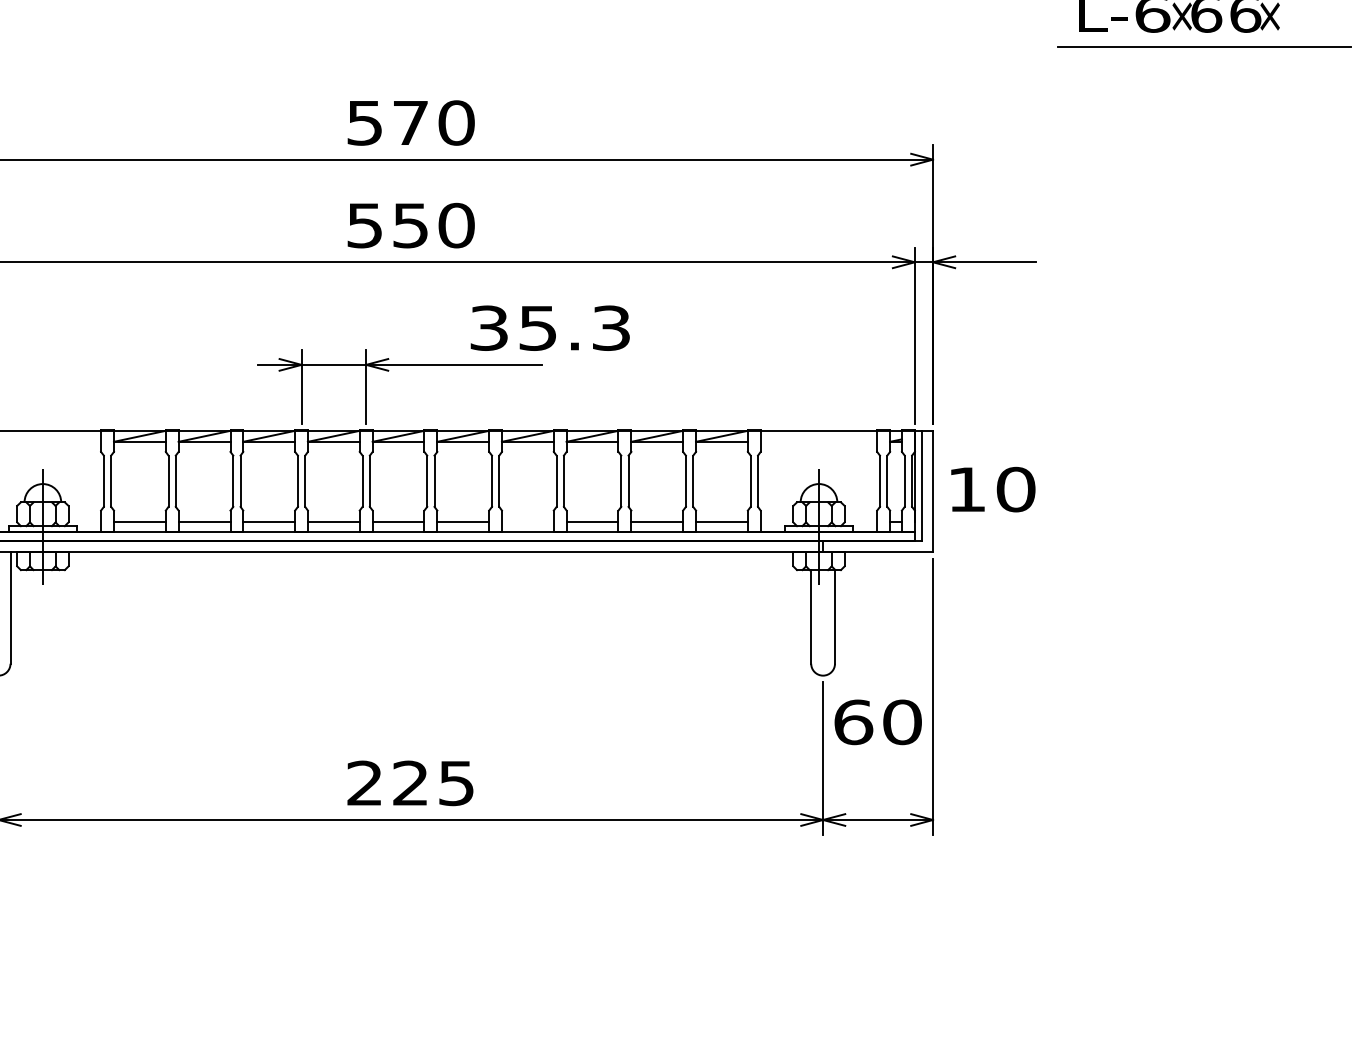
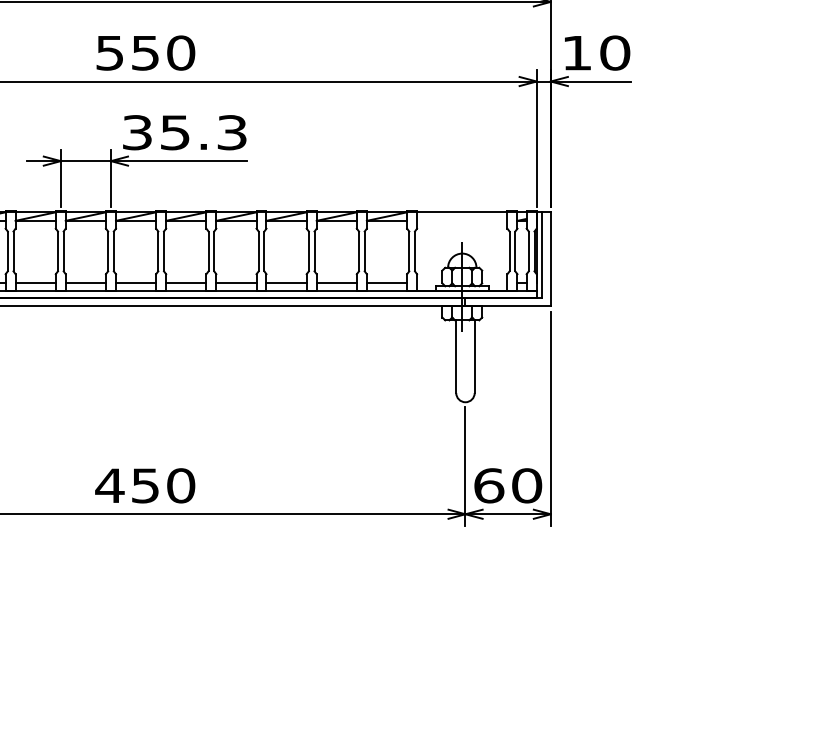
text: (549, 327) -> (184, 132), moved
text: (993, 489) -> (597, 52), moved
line: (527, 522) -> (236, 283), added
text: (877, 722) -> (507, 485), moved
text: (409, 783) -> (144, 485), 225 -> 450

